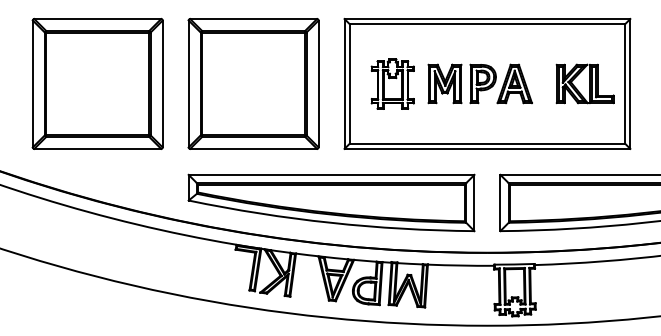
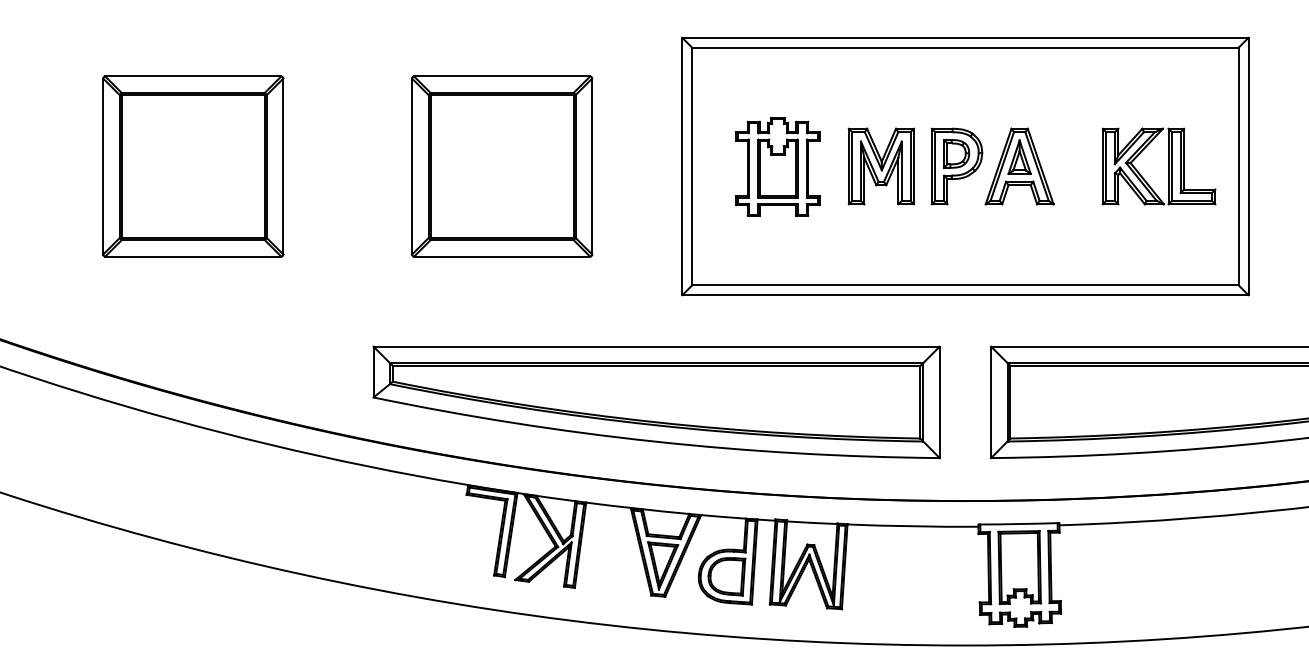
part: (97, 83) -> (192, 165), size x0.7
part: (253, 83) -> (501, 165), size x0.7

